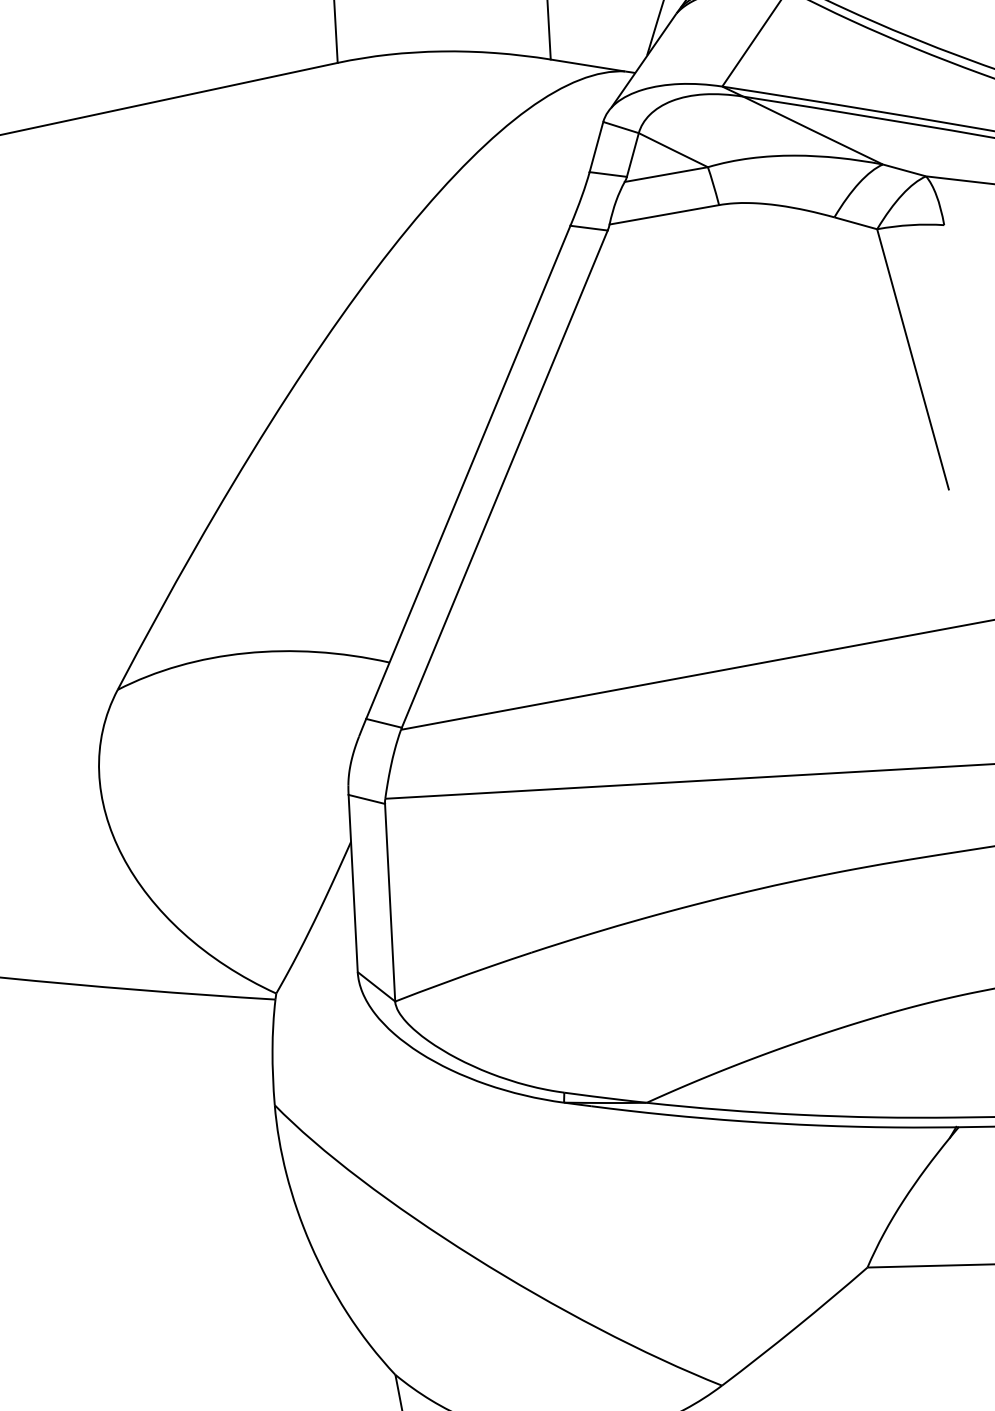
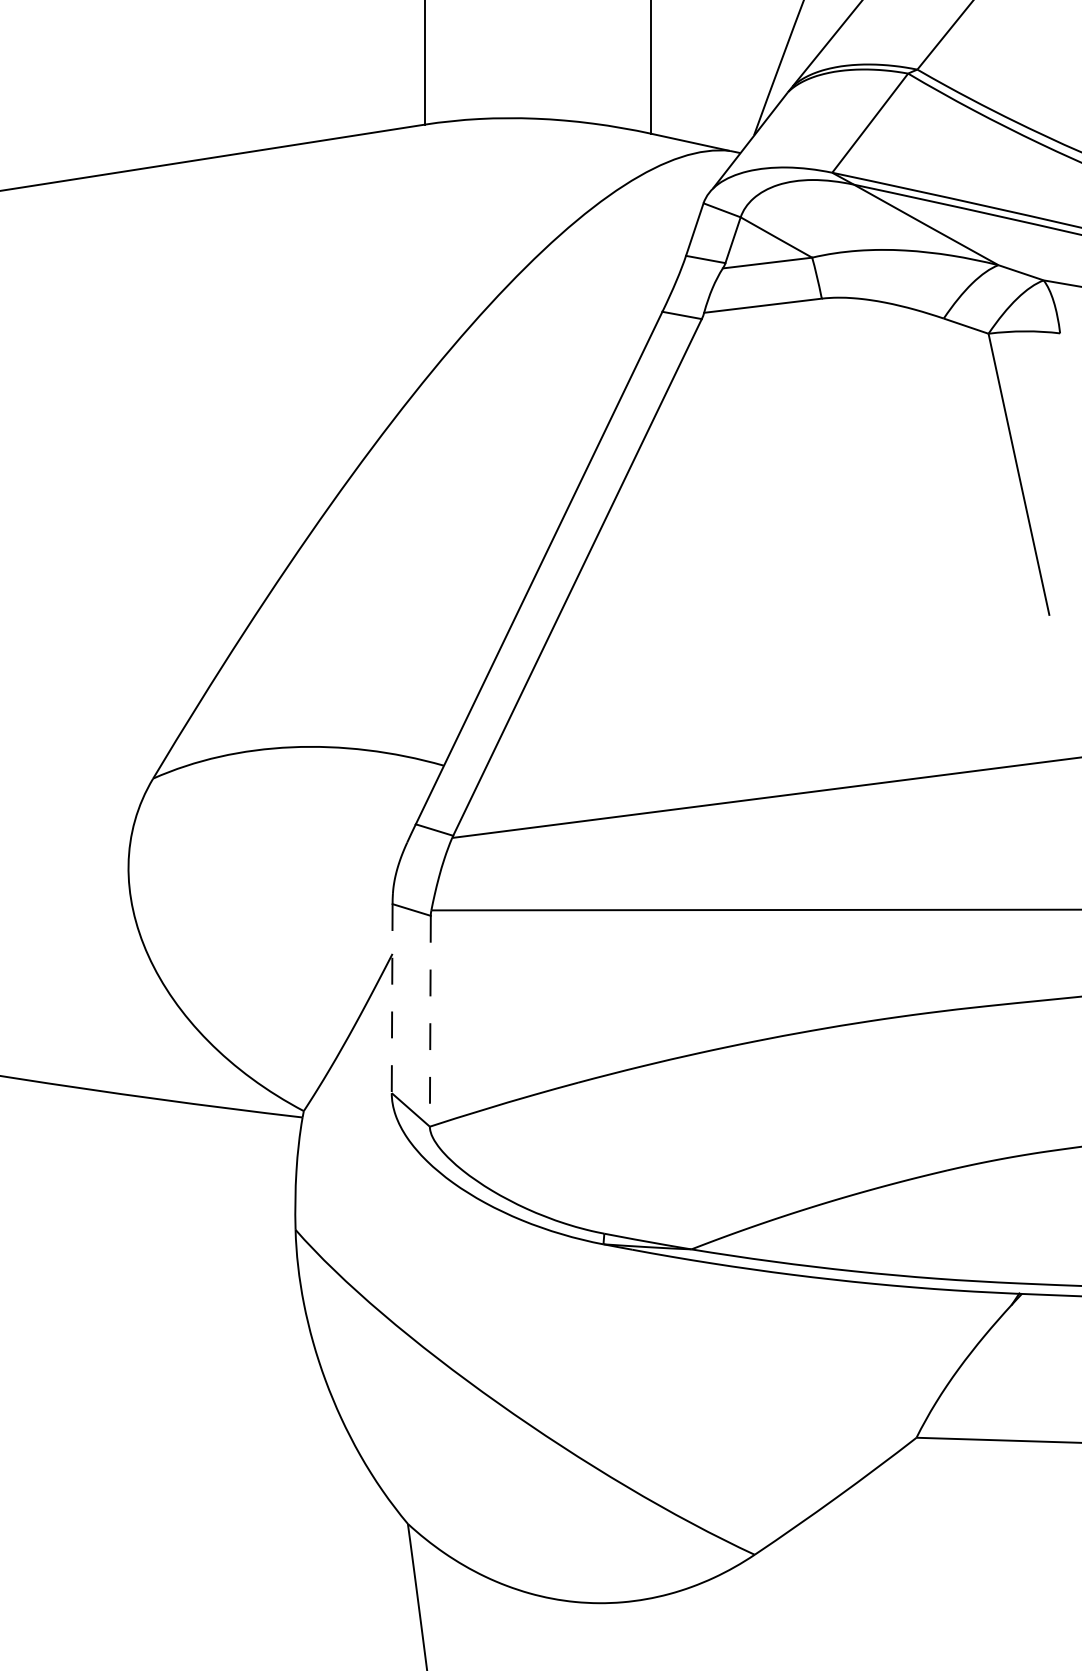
line: (353, 883) -> (392, 998), solid -> dashed
line: (390, 902) -> (430, 1021), solid -> dashed

